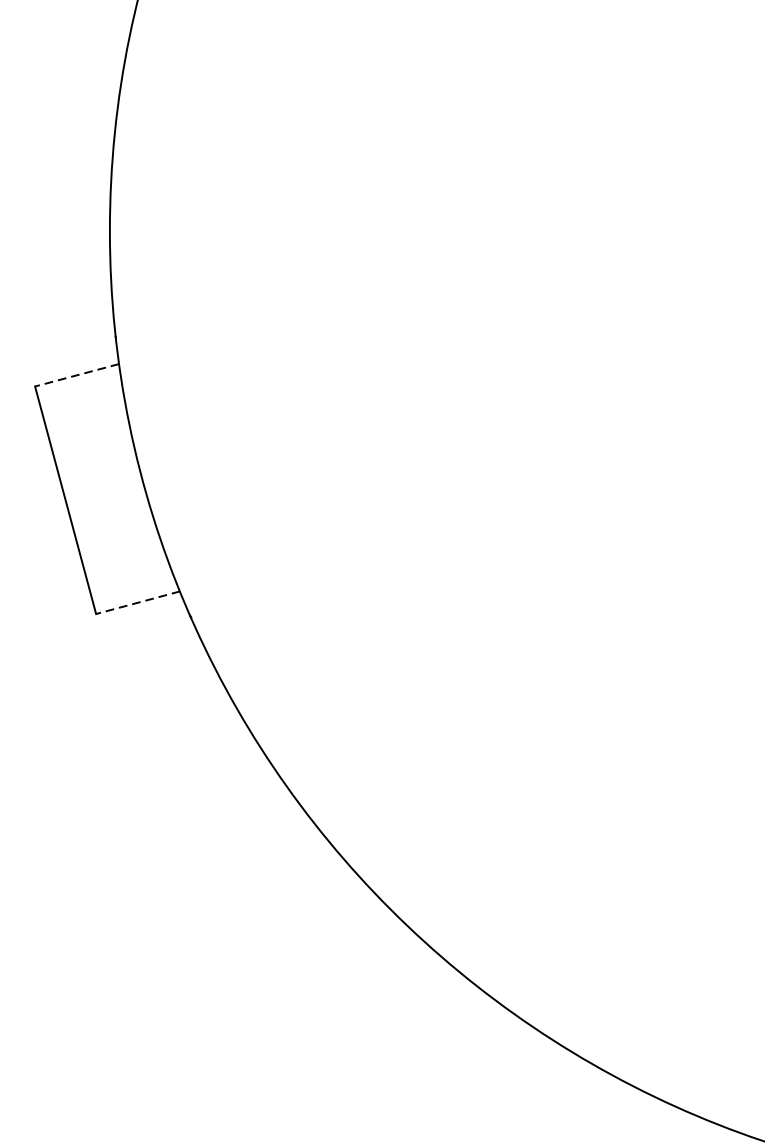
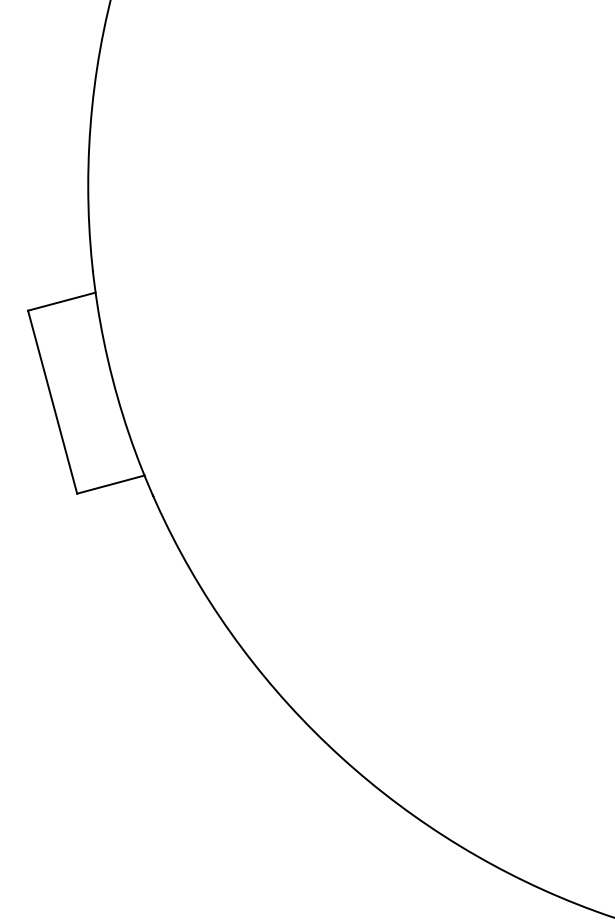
line: (76, 375) -> (61, 301), dashed -> solid
line: (137, 602) -> (110, 484), dashed -> solid

